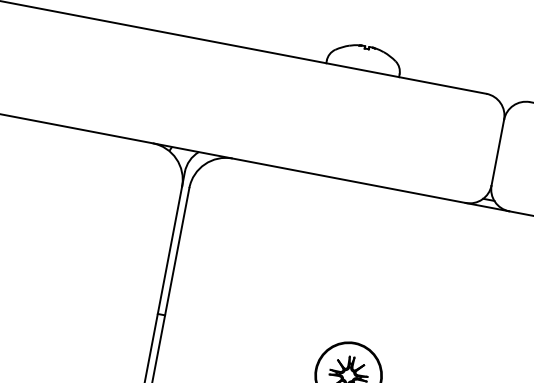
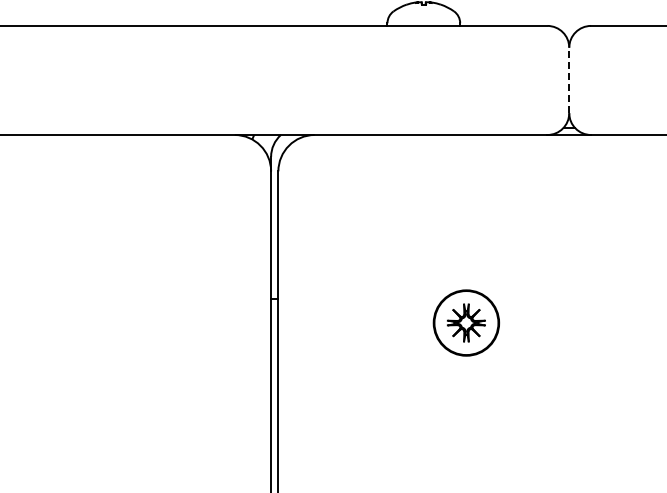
line: (498, 152) -> (569, 80), solid -> dashed

